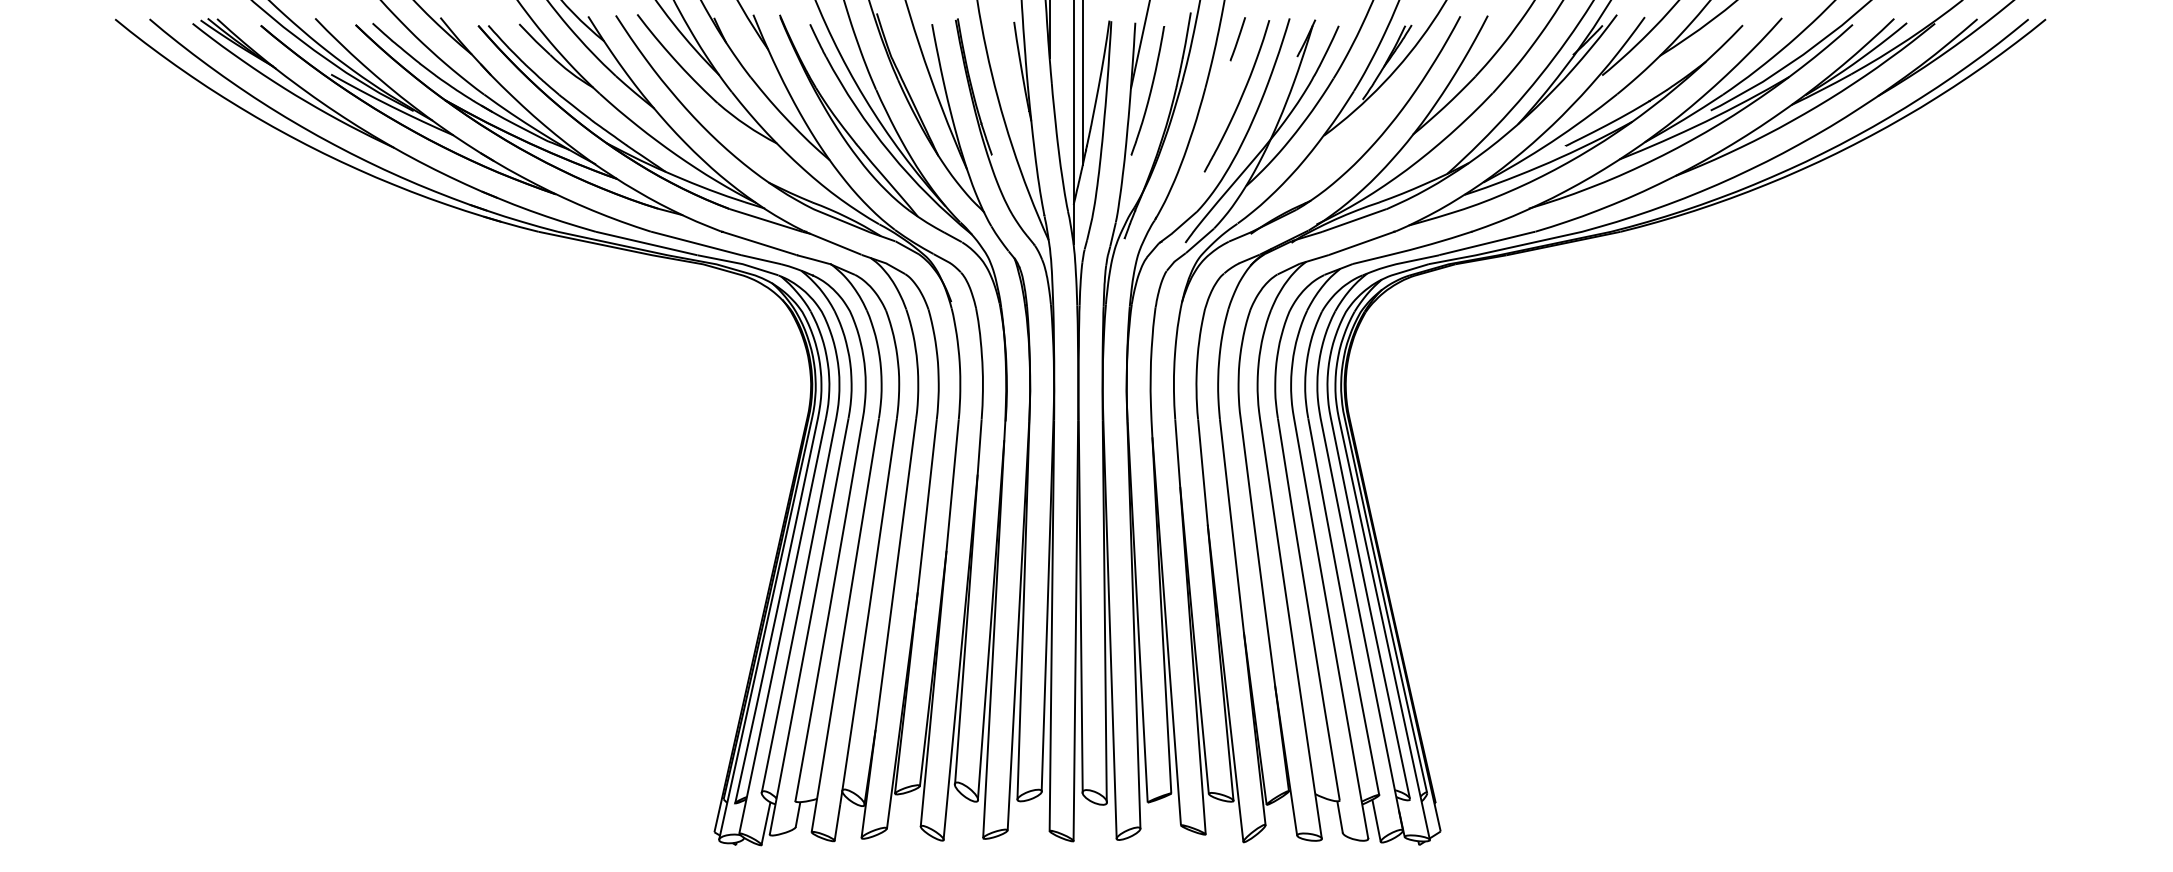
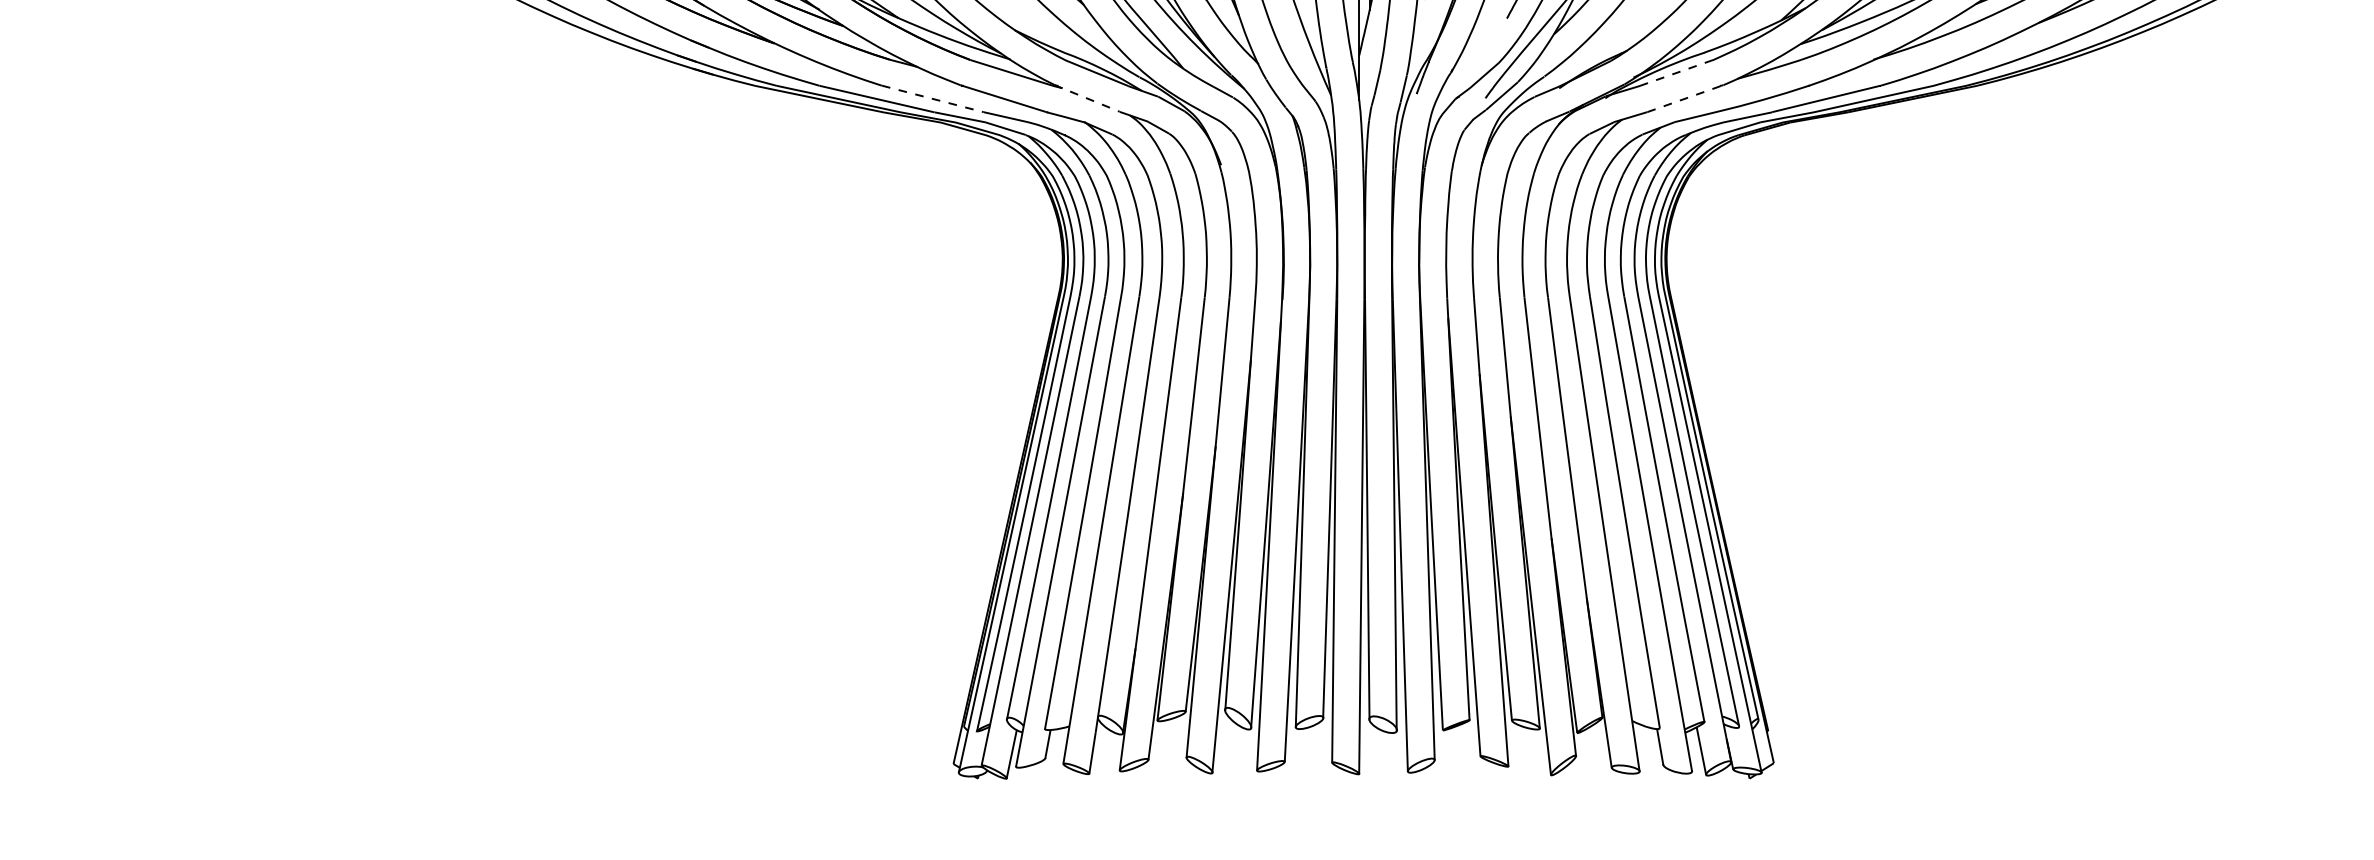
line: (1353, 220) -> (1675, 73), solid -> dashed
line: (696, 243) -> (933, 99), solid -> dashed
line: (833, 243) -> (1088, 99), solid -> dashed
line: (1362, 243) -> (1685, 99), solid -> dashed

